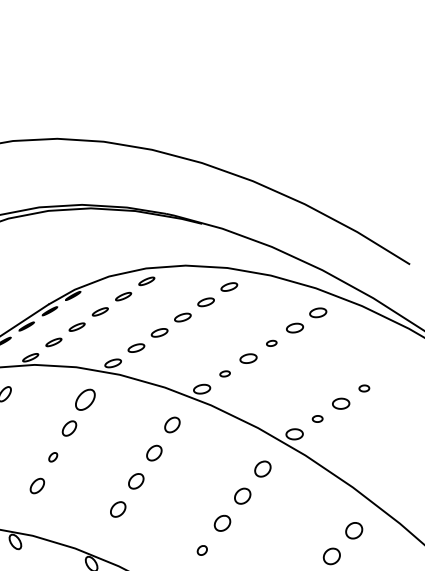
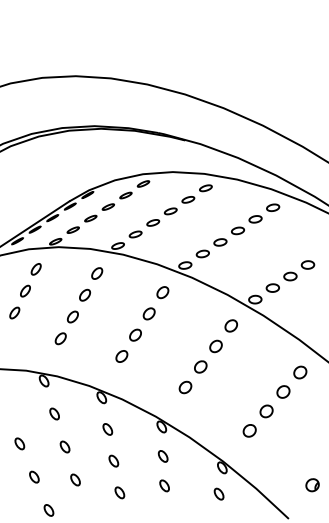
part: (271, 342) -> (237, 230), size x1.67
part: (224, 373) -> (202, 253), size x1.67
part: (363, 387) -> (307, 264), size x1.67
part: (85, 399) -> (97, 273), size x0.71
part: (317, 418) -> (272, 287), size x1.67
part: (52, 456) -> (72, 316), size x1.67
part: (202, 550) -> (185, 387), size x1.67

